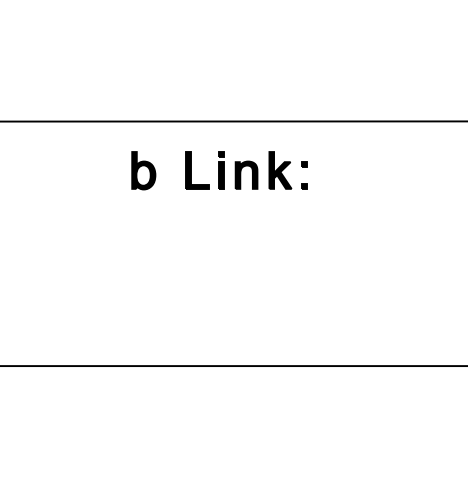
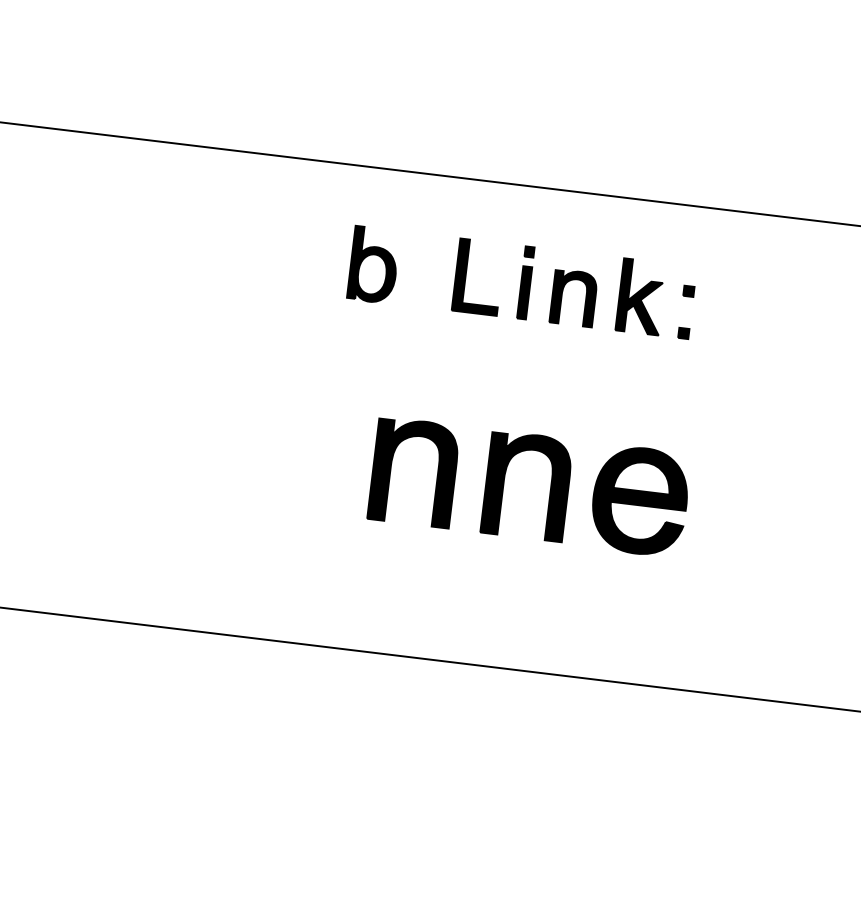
part: (245, 272) -> (548, 488), added

